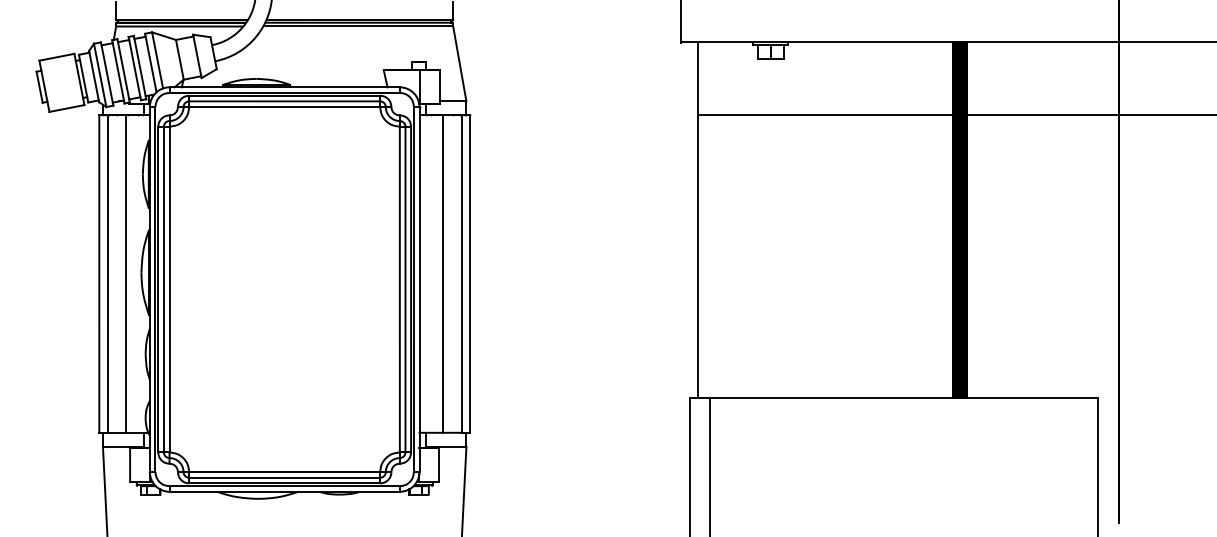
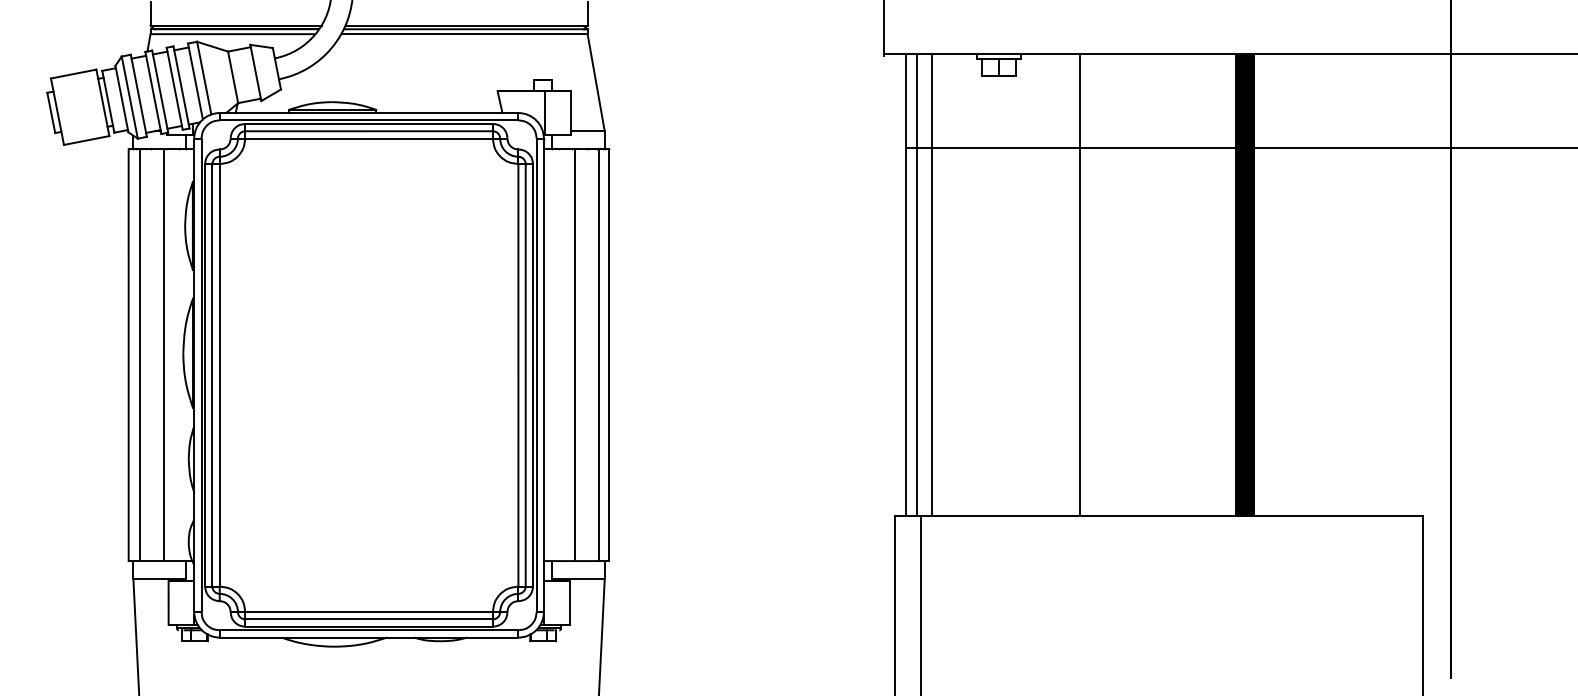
line: (706, 220) -> (916, 285), added
line: (719, 220) -> (932, 285), added
line: (832, 220) -> (1079, 285), added

